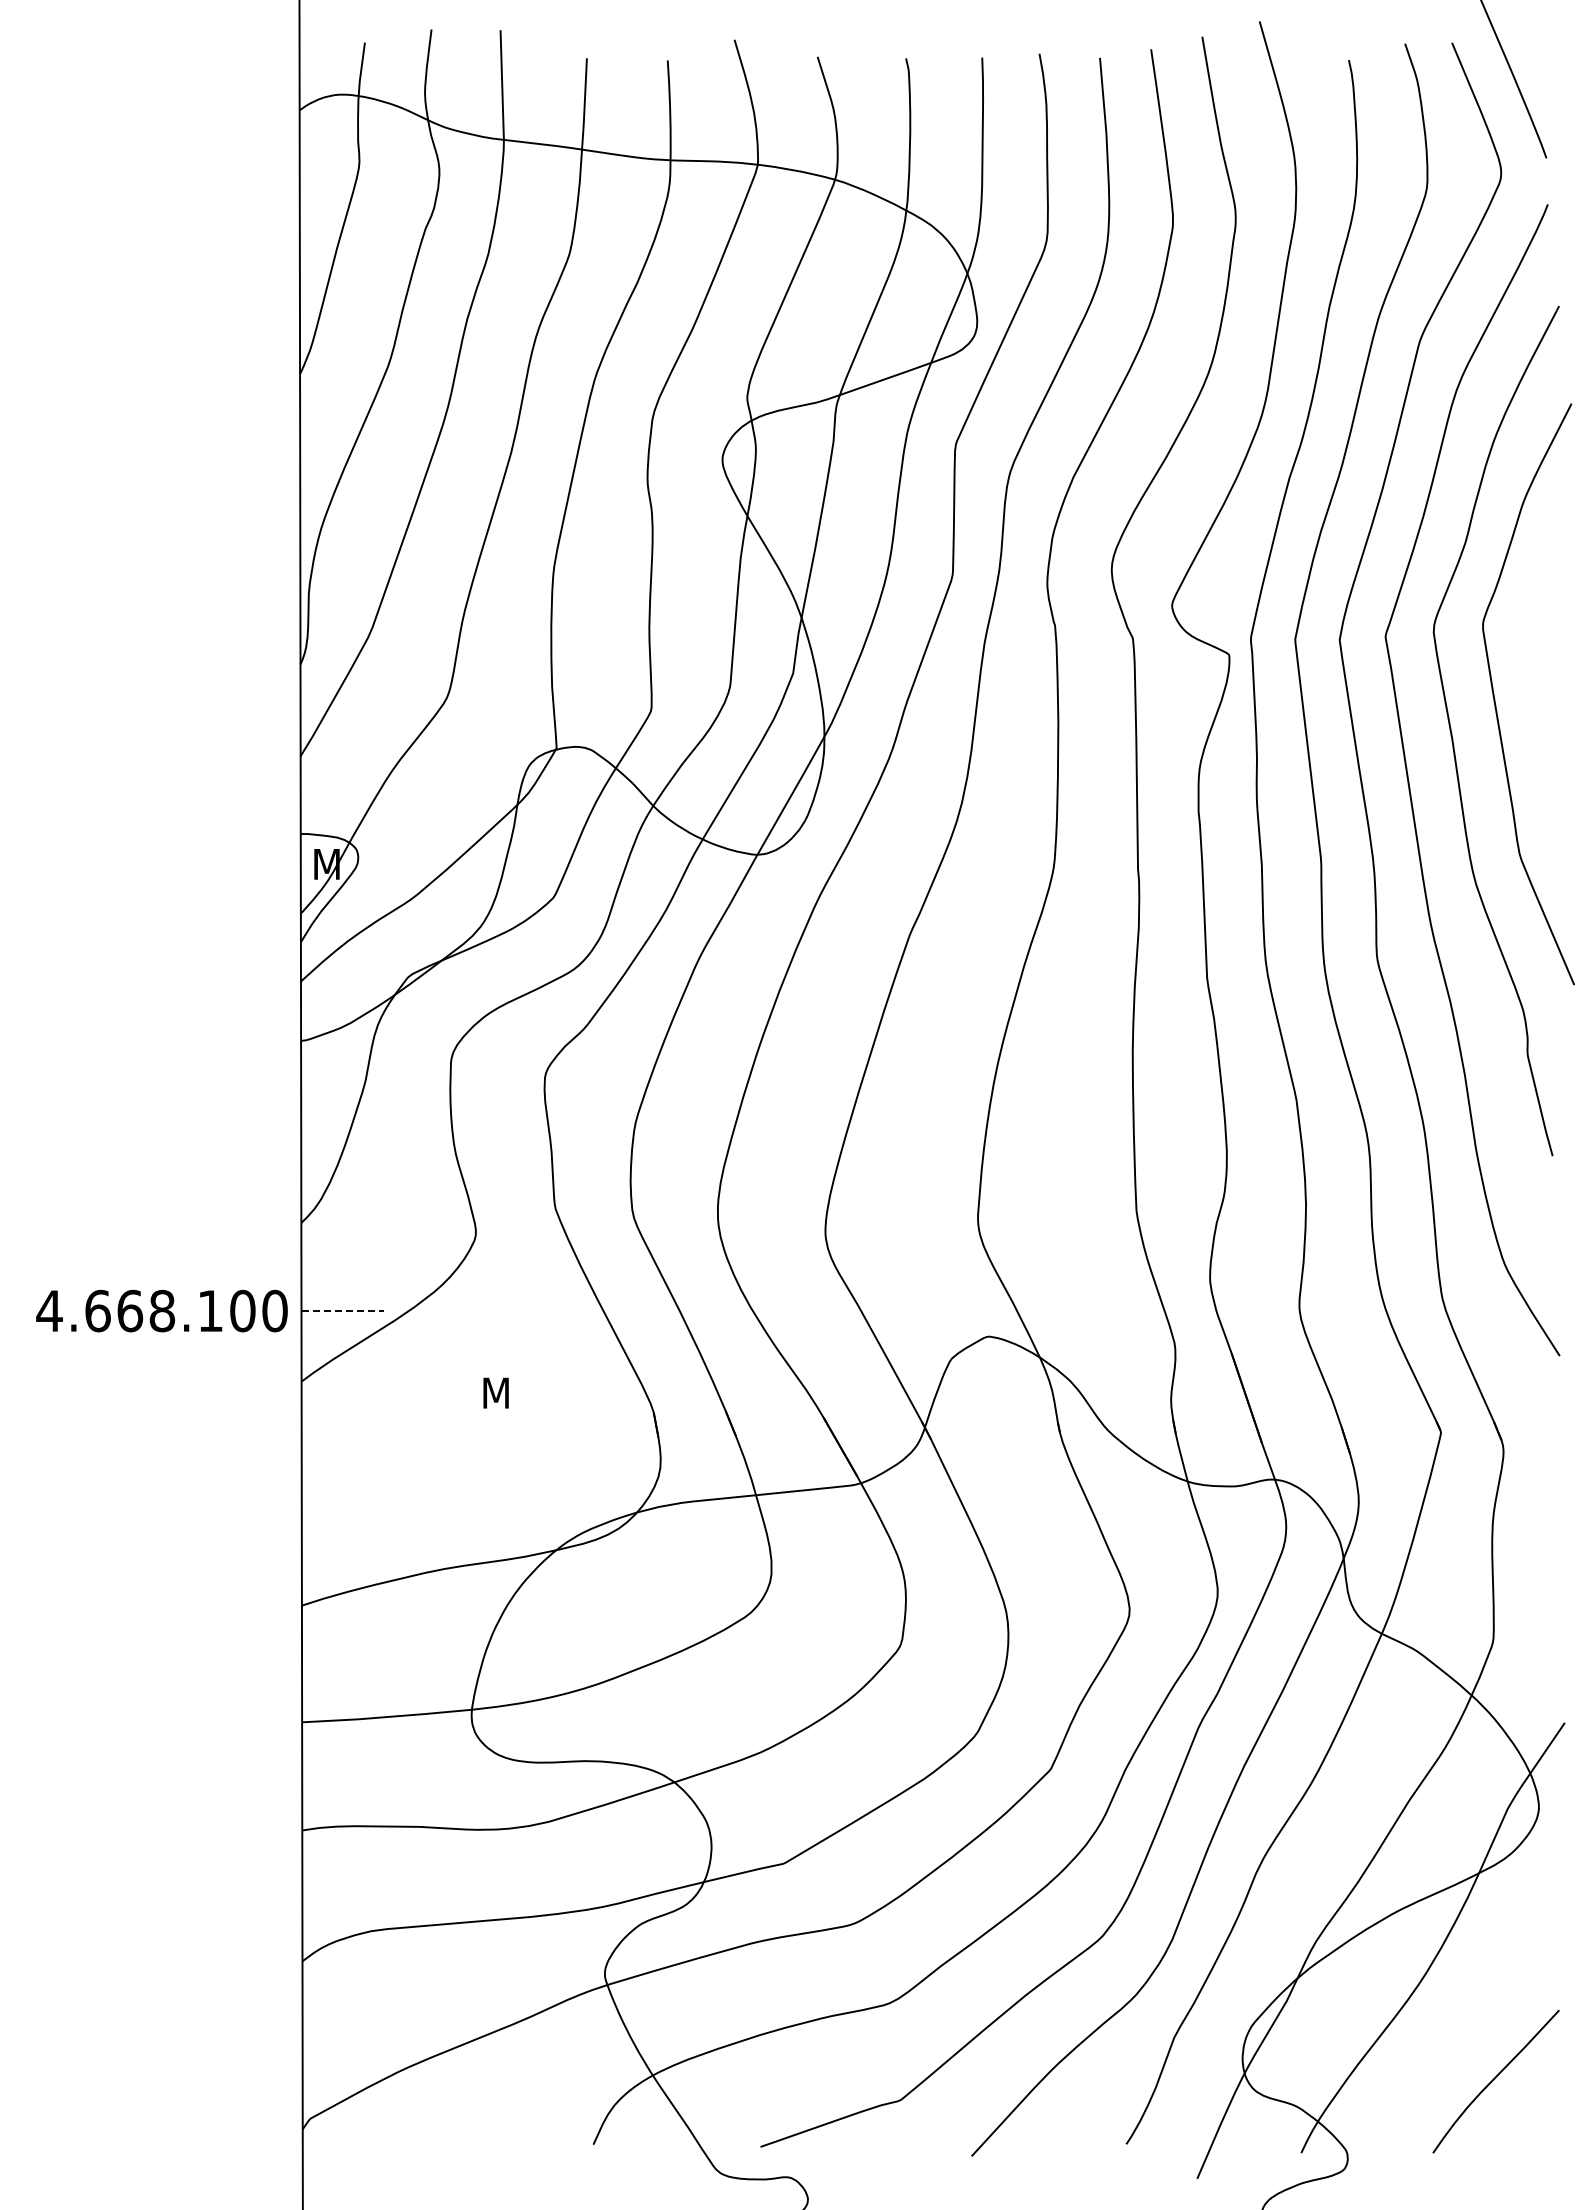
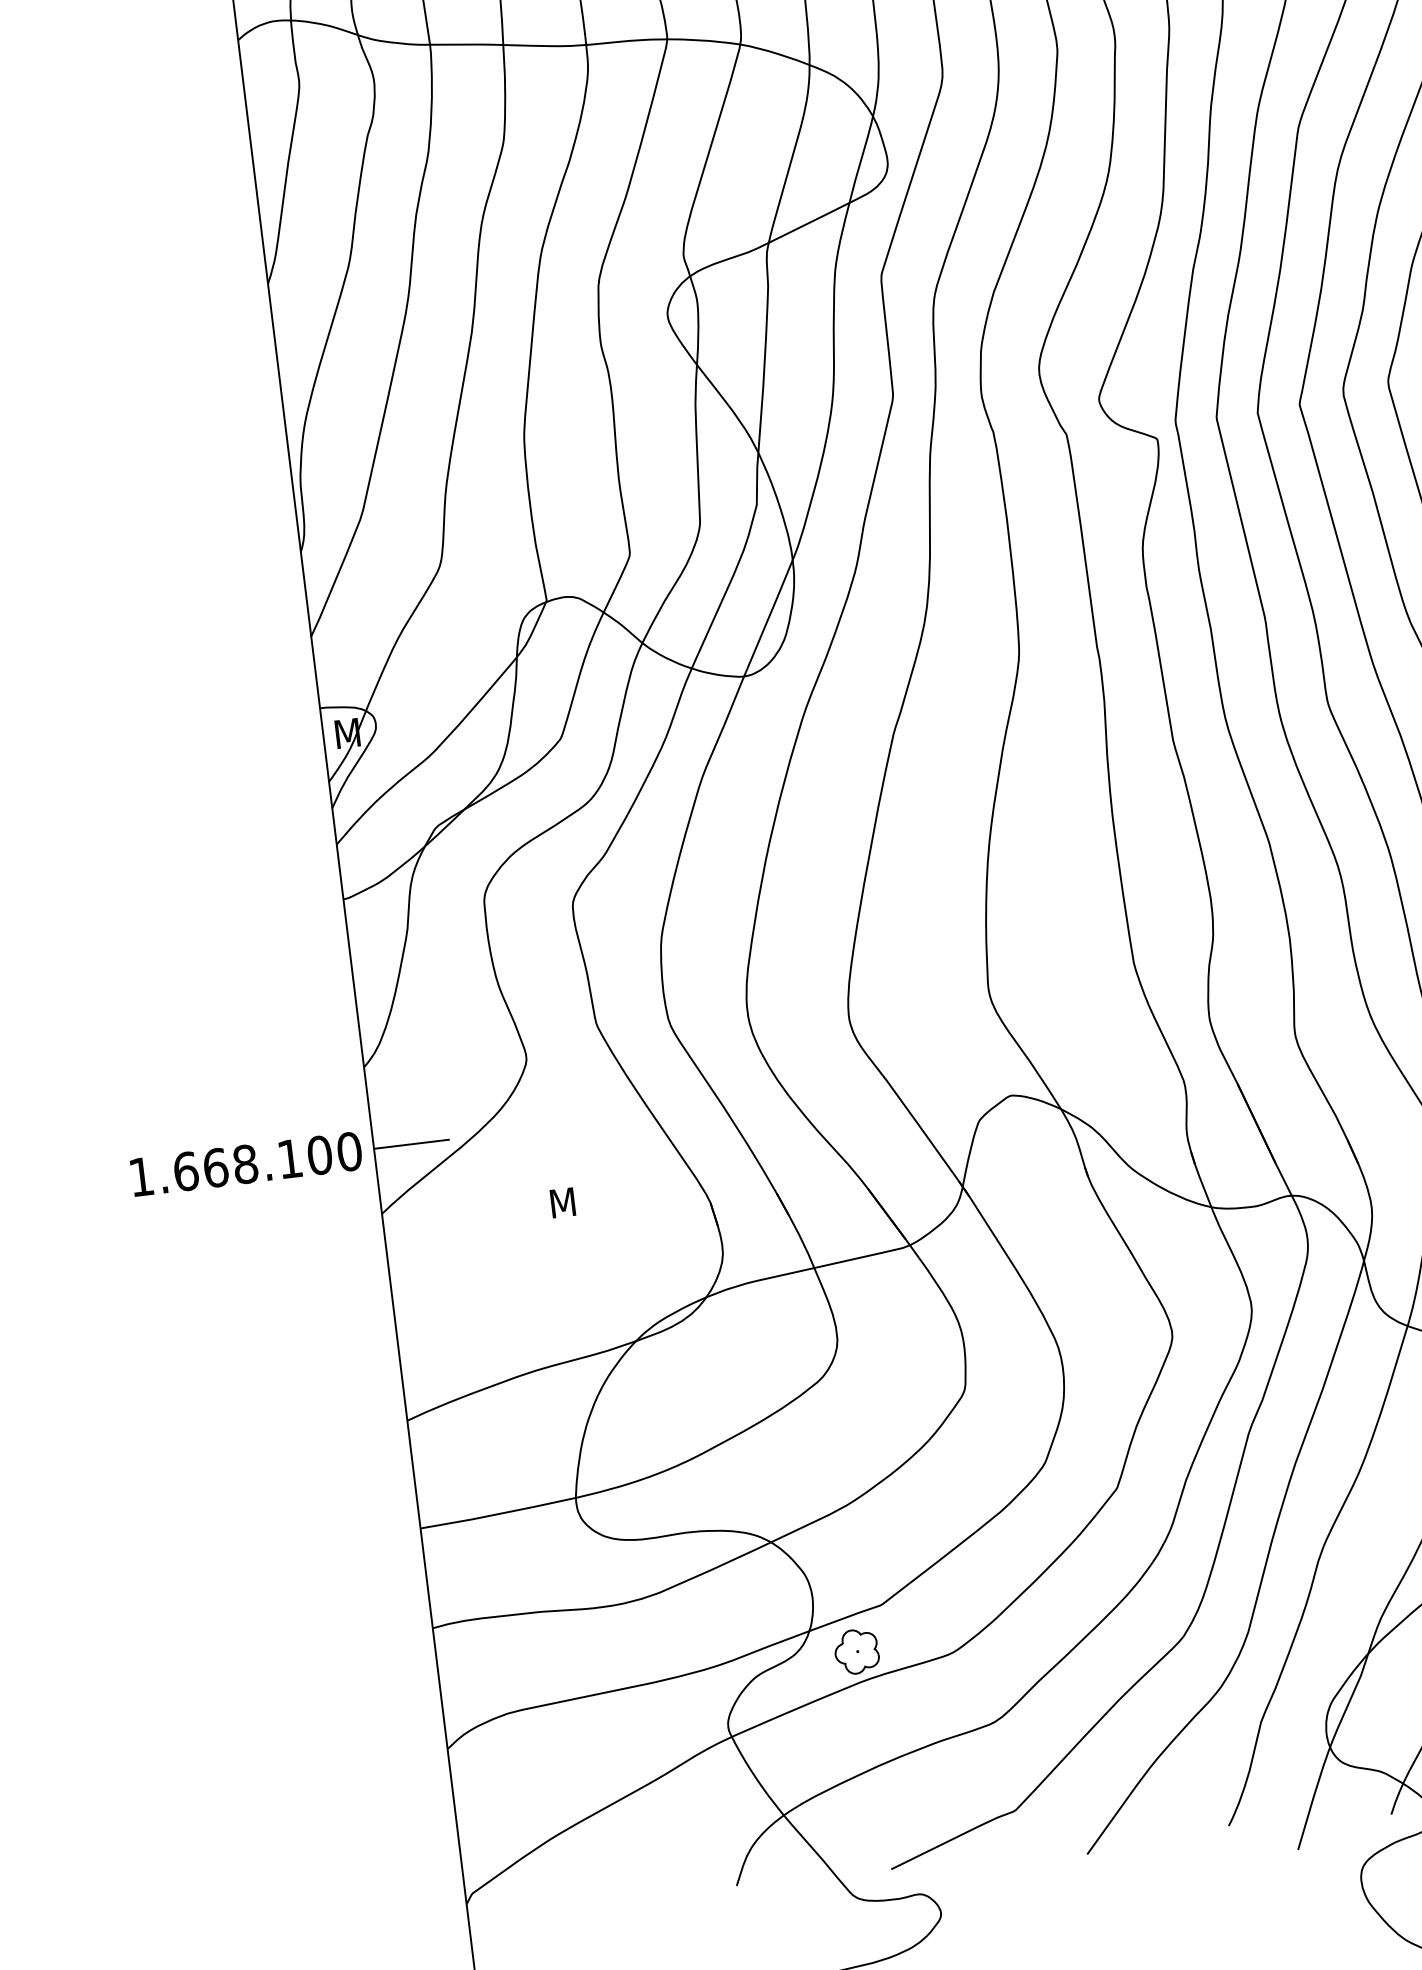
text: (49, 1310) -> (141, 1176), 4.668.100 -> 1.668.100
line: (343, 1311) -> (412, 1144), dashed -> solid
part: (751, 1910) -> (856, 1652), added

